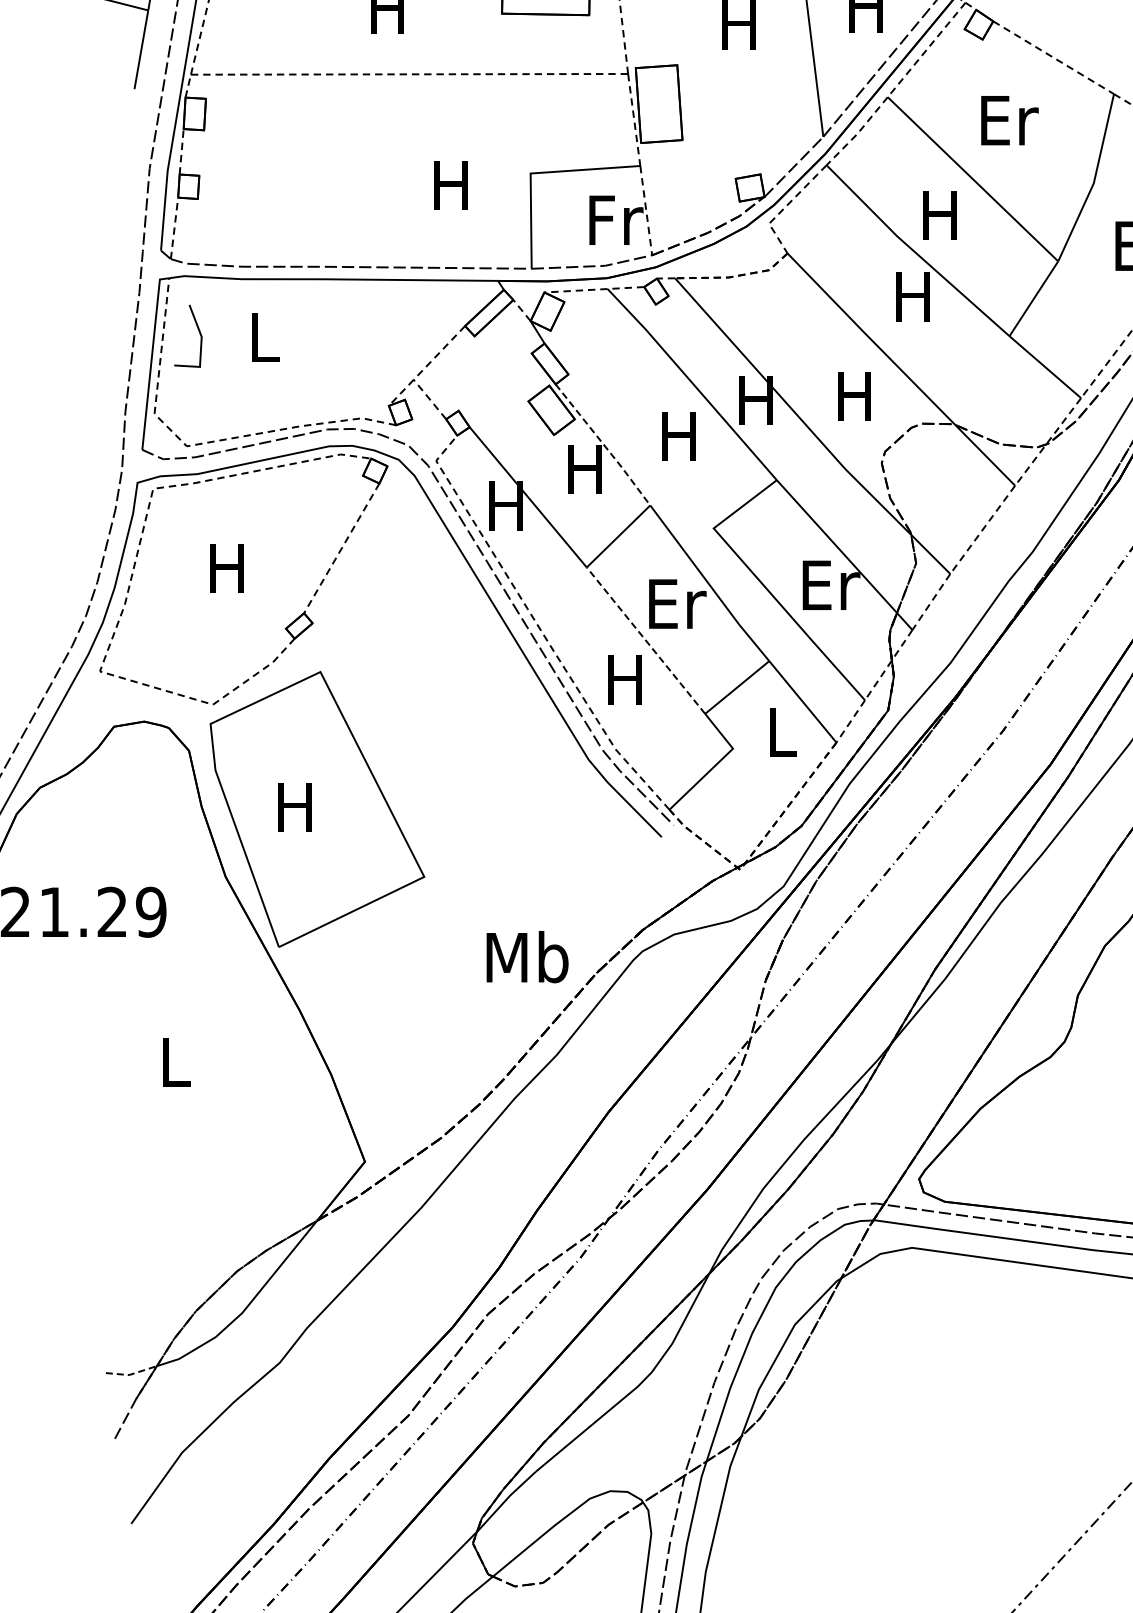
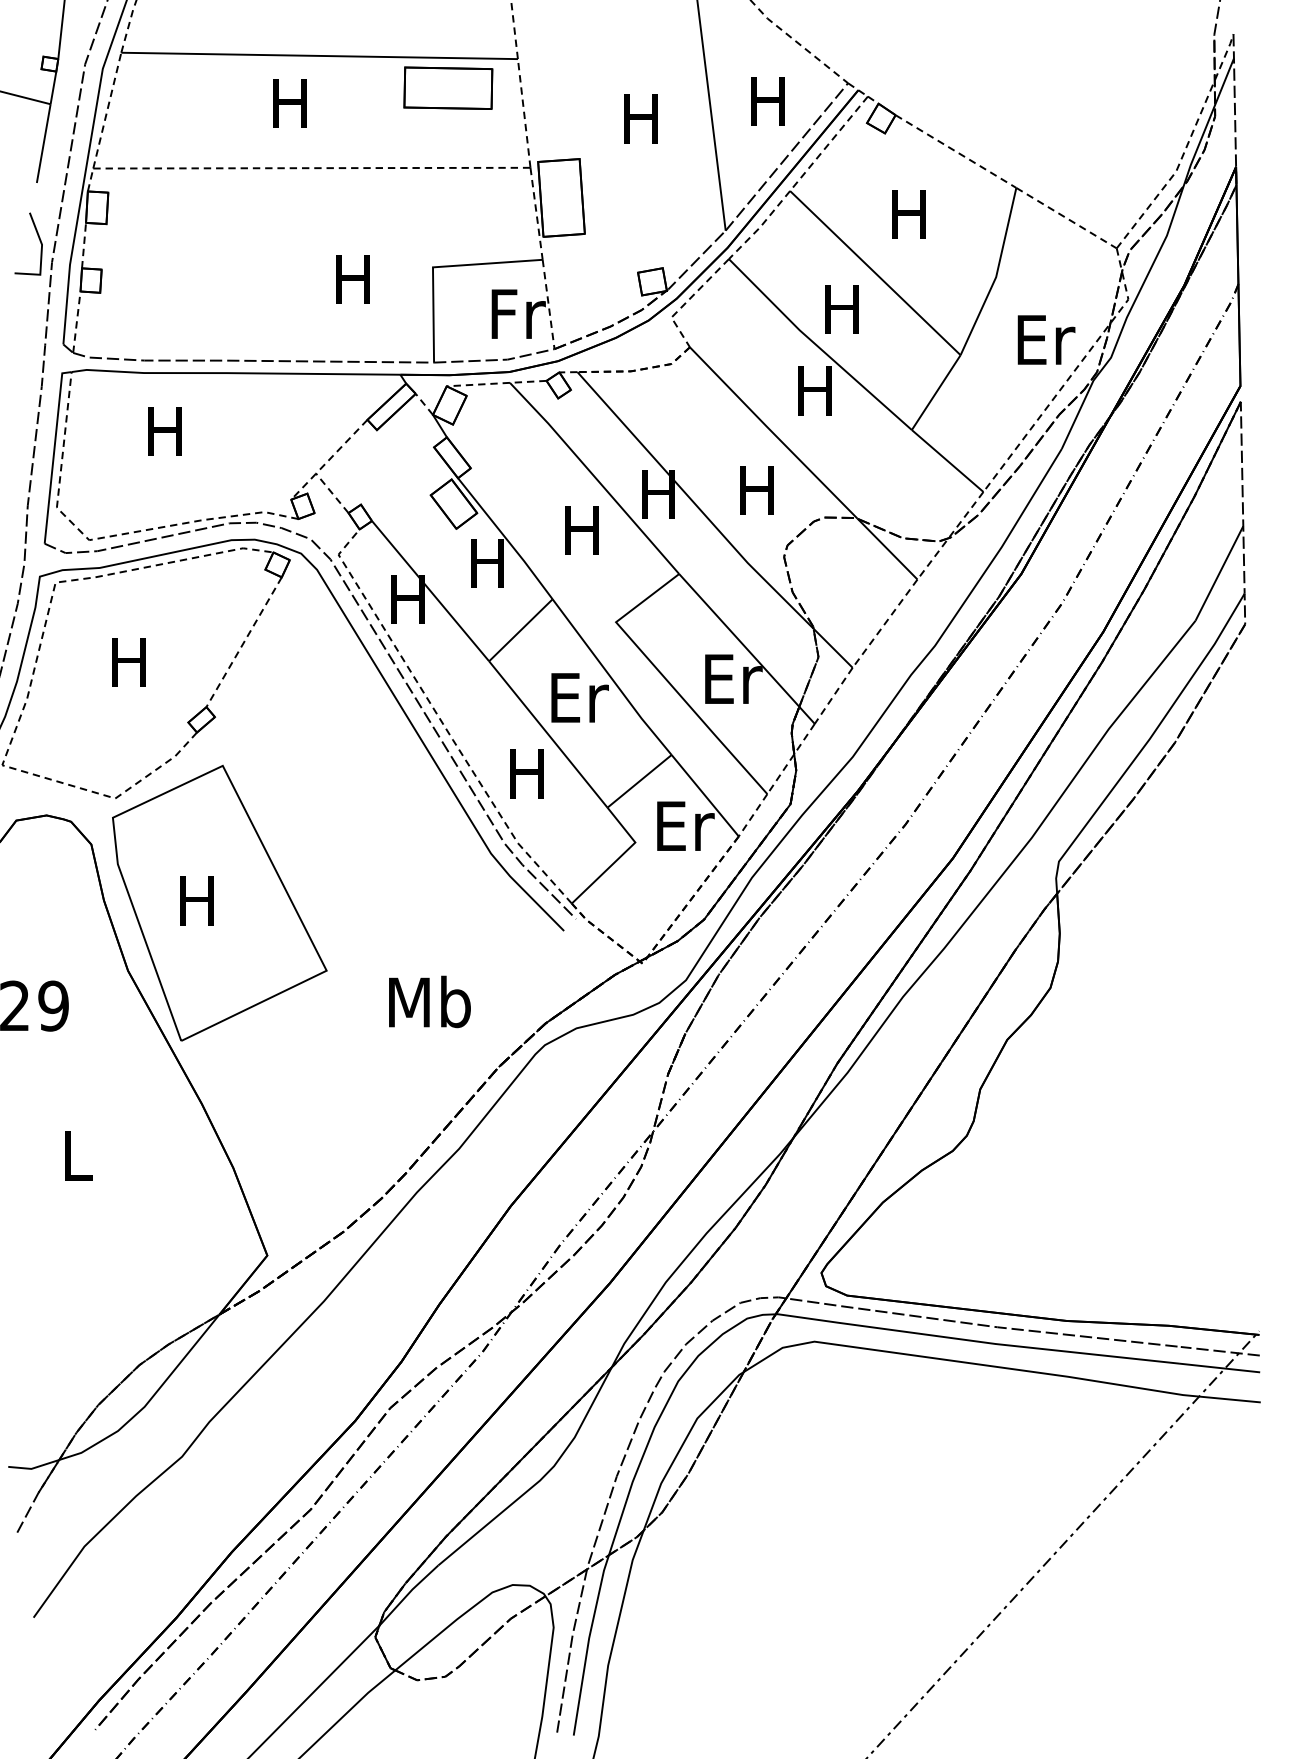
text: (1010, 120) -> (912, 214), Er -> H
line: (198, 330) -> (38, 238), moved
text: (262, 337) -> (164, 431), L -> H
line: (604, 444) -> (506, 538), dashed -> solid
line: (646, 640) -> (548, 734), dashed -> solid
text: (783, 731) -> (685, 825), L -> Er
text: (527, 956) -> (429, 1001), moved
line: (132, 1374) -> (34, 1468), dashed -> solid

